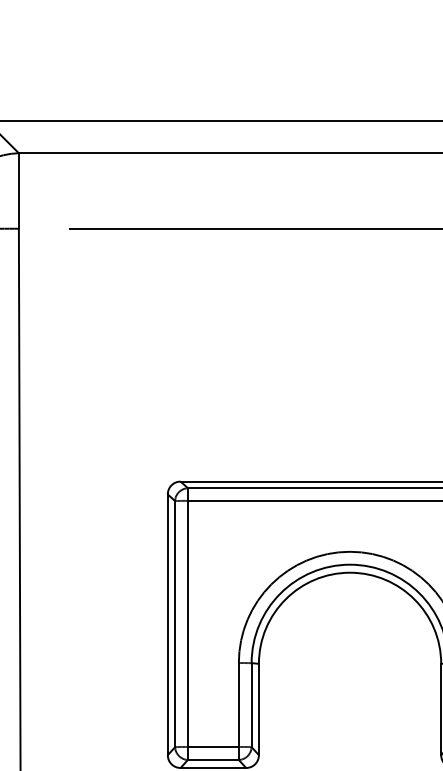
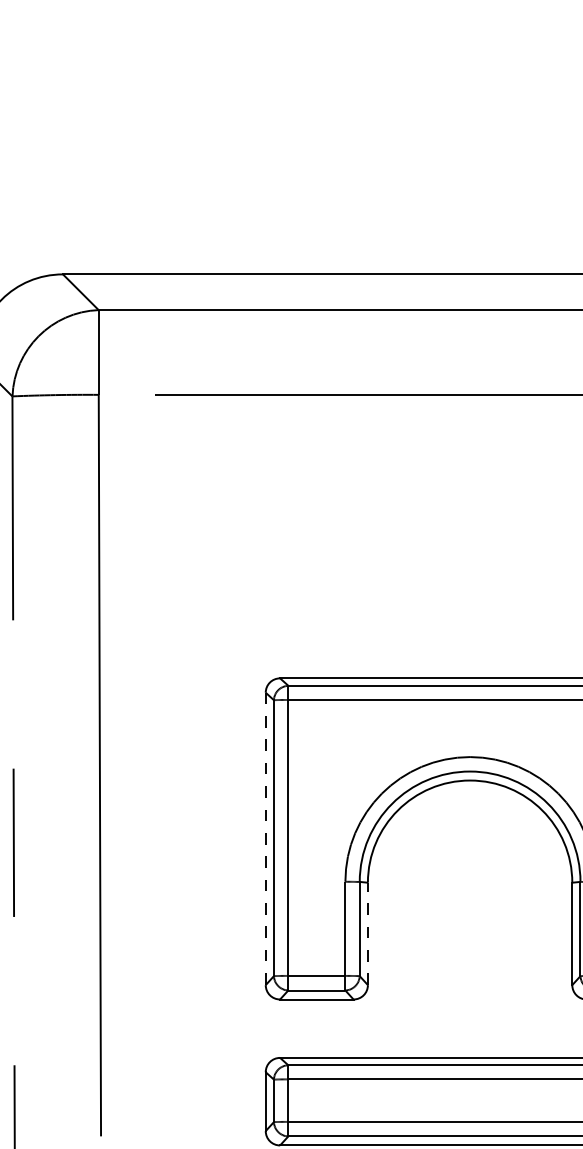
line: (167, 625) -> (265, 839), solid -> dashed
line: (258, 709) -> (367, 933), solid -> dashed

